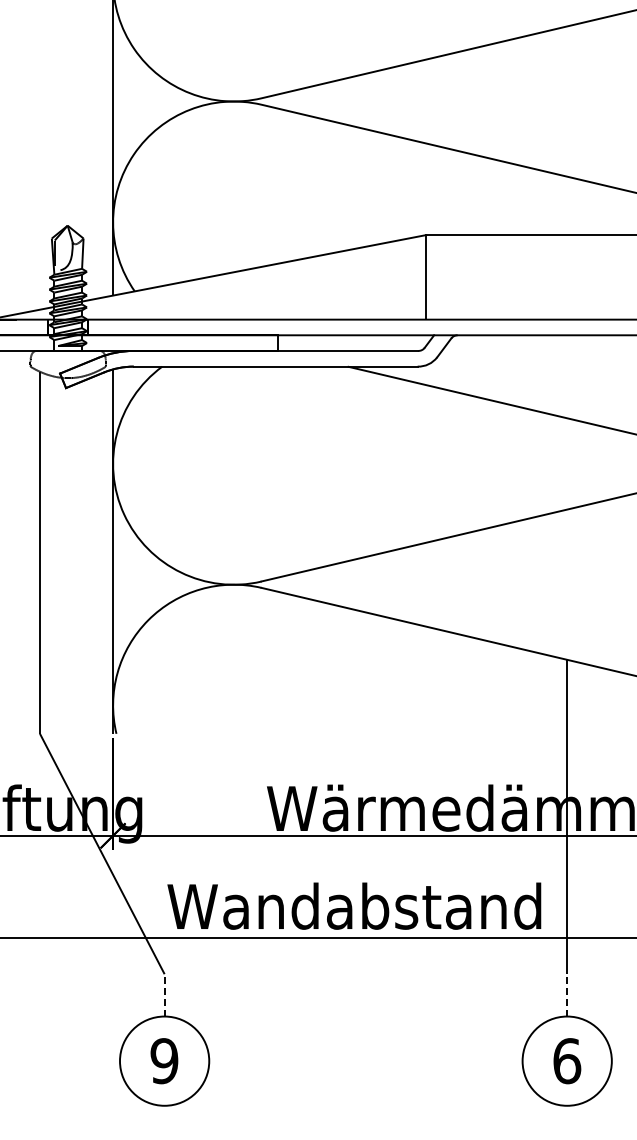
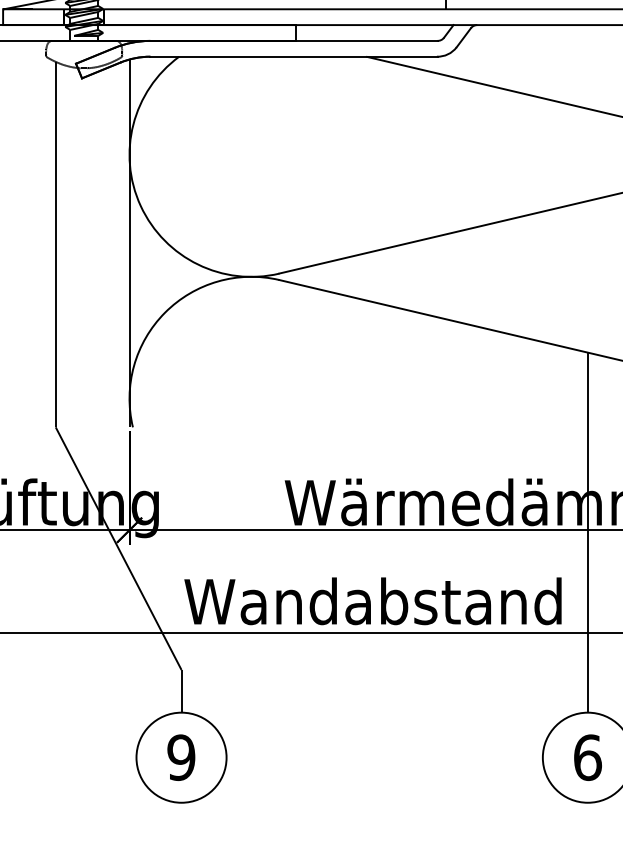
line: (164, 994) -> (181, 690), dashed -> solid
line: (567, 994) -> (588, 690), dashed -> solid

